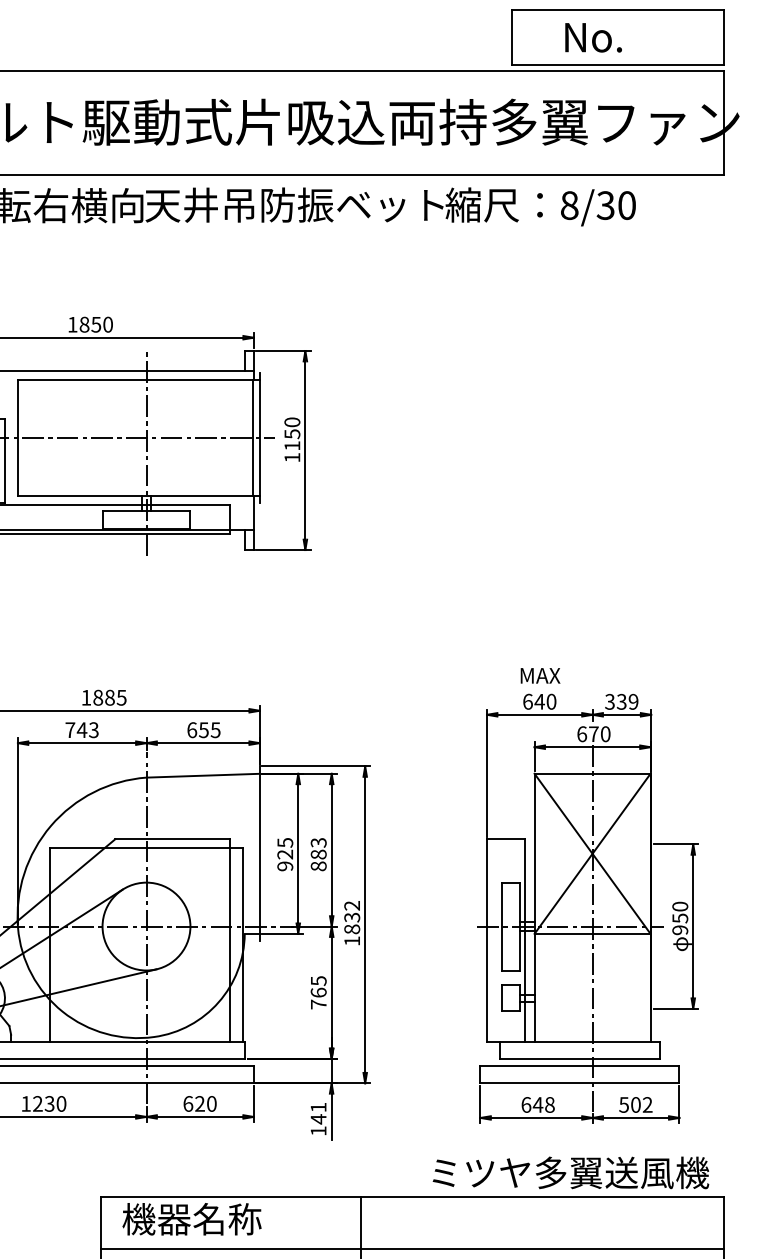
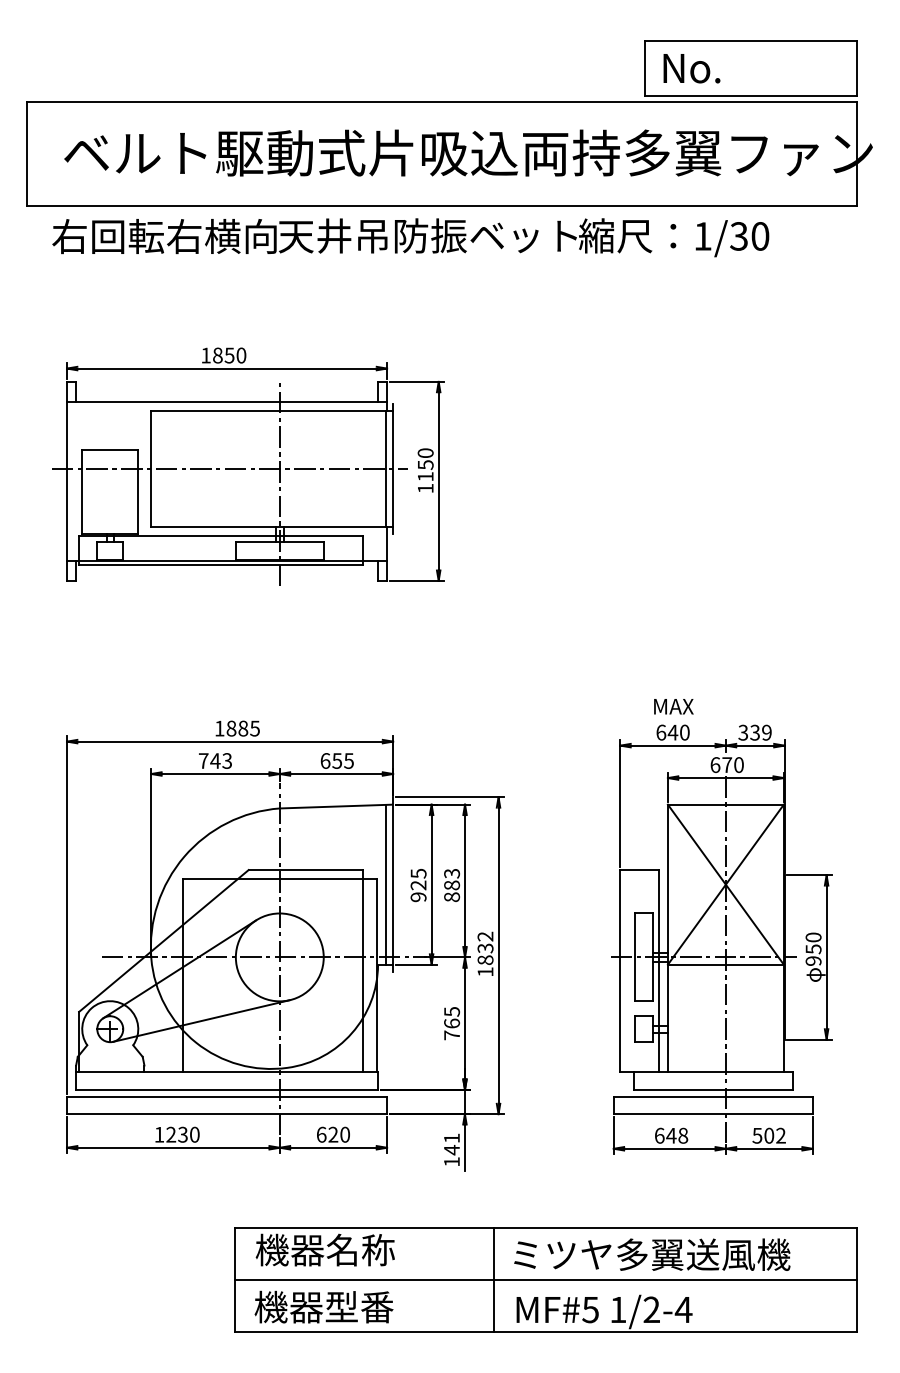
text: (593, 37) -> (691, 68), moved
text: (569, 205) -> (702, 236), 8/30 -> 1/30
line: (253, 853) -> (386, 884), added
text: (571, 1172) -> (652, 1254), moved

